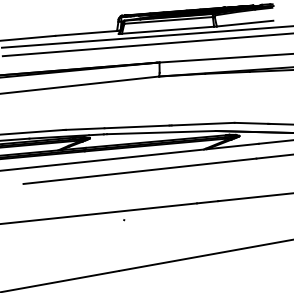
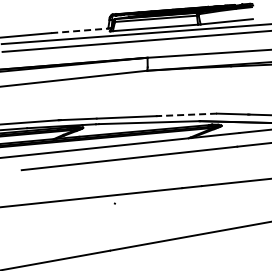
line: (88, 33) -> (81, 30), solid -> dashed
line: (202, 123) -> (187, 114), solid -> dashed

